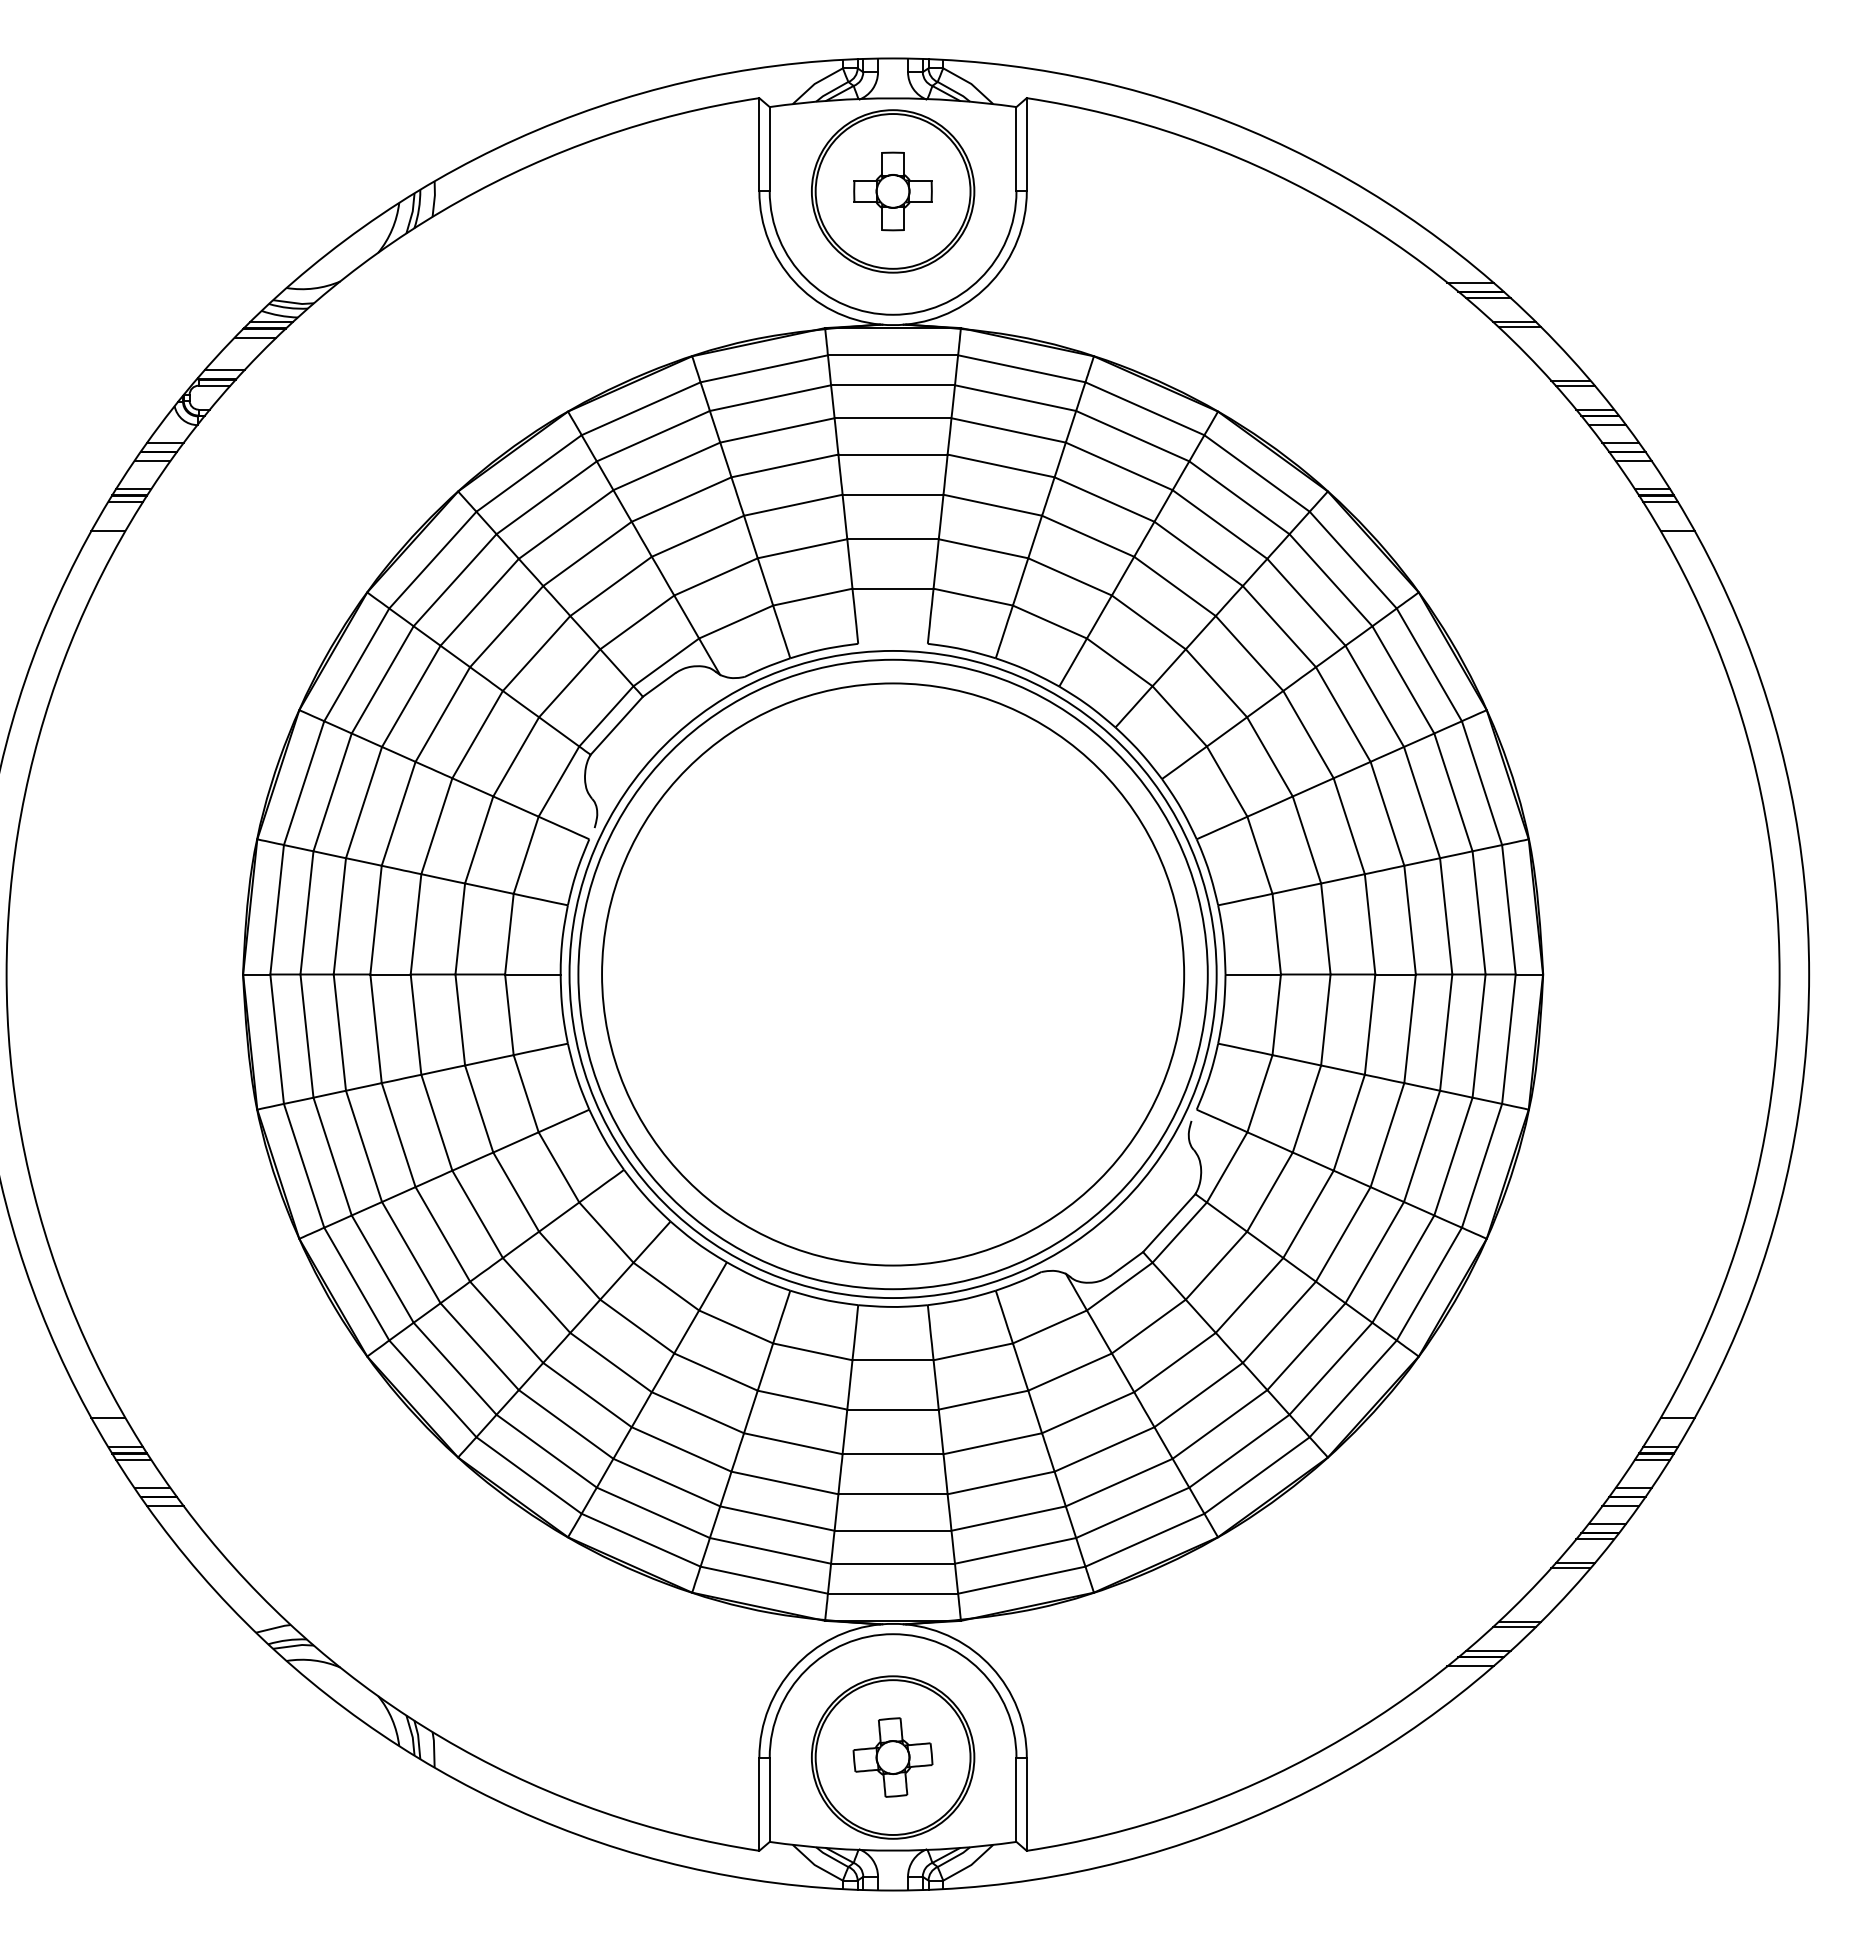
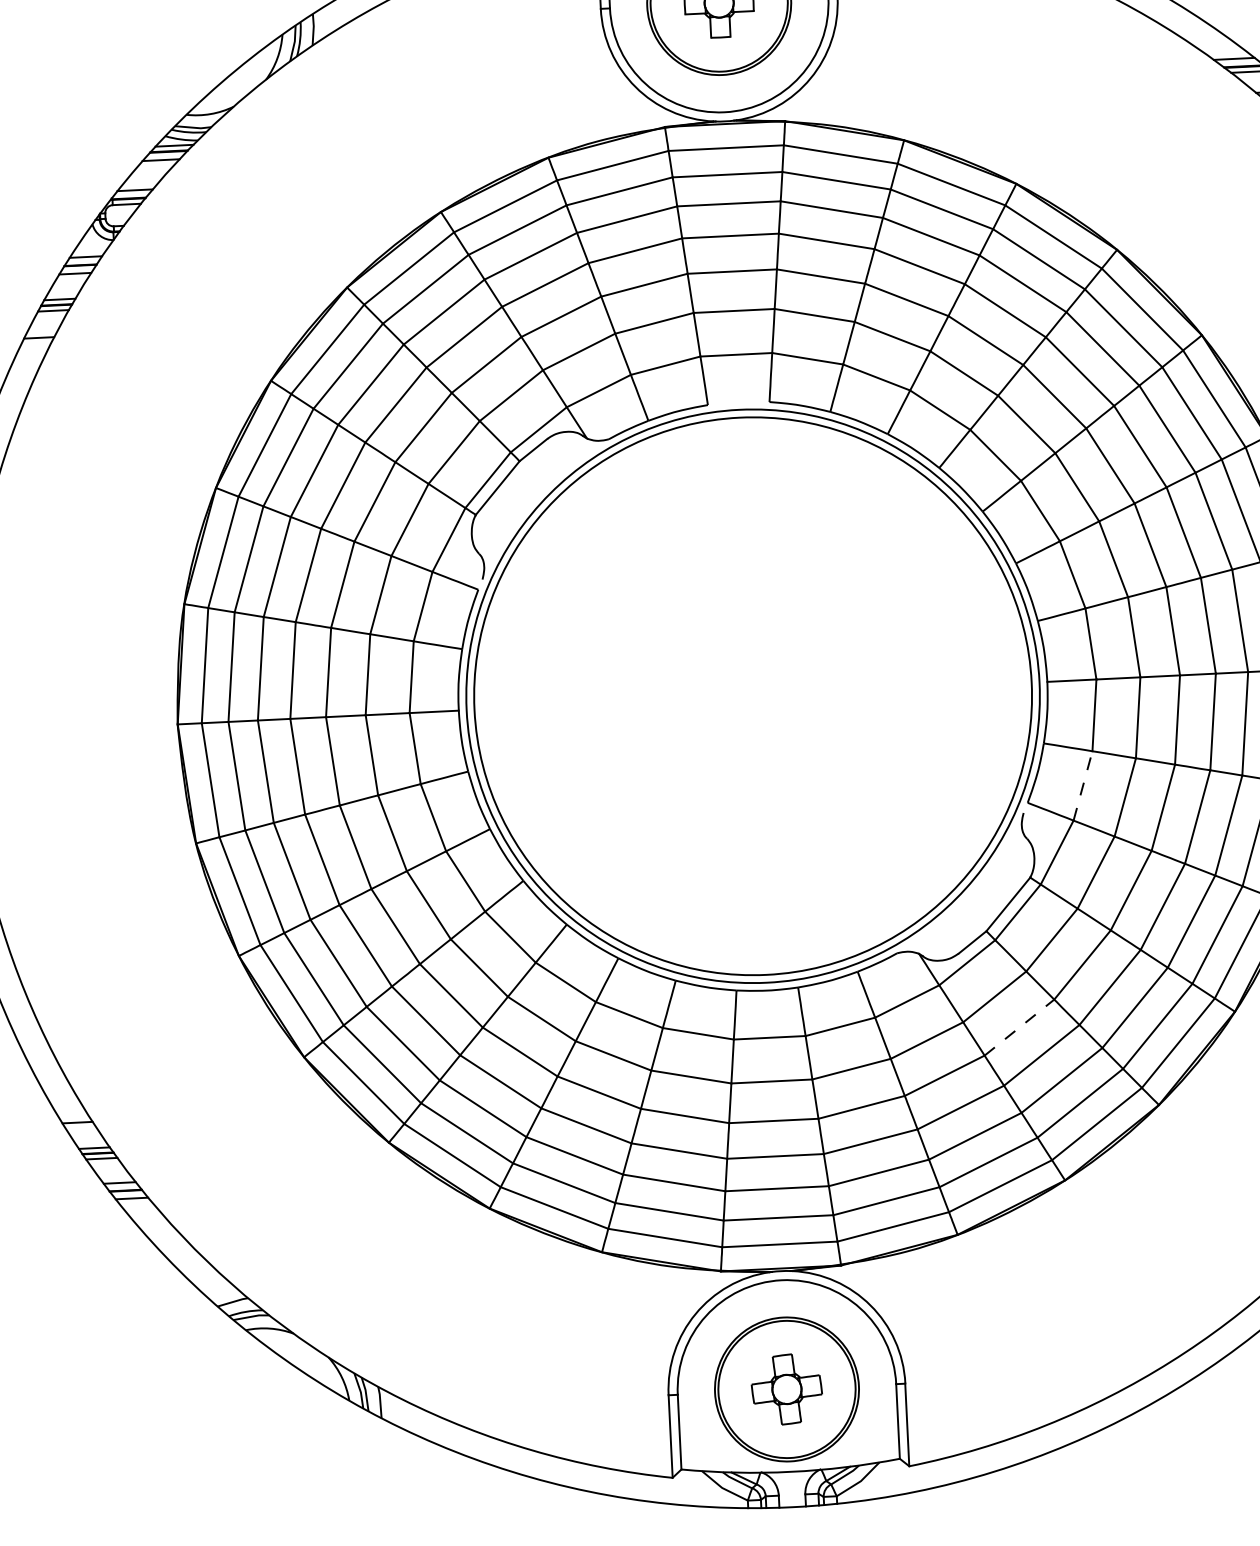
circle: (893, 974) -> (753, 696), removed
line: (1259, 1093) -> (1082, 785), solid -> dashed
line: (1175, 1362) -> (1019, 1027), solid -> dashed

